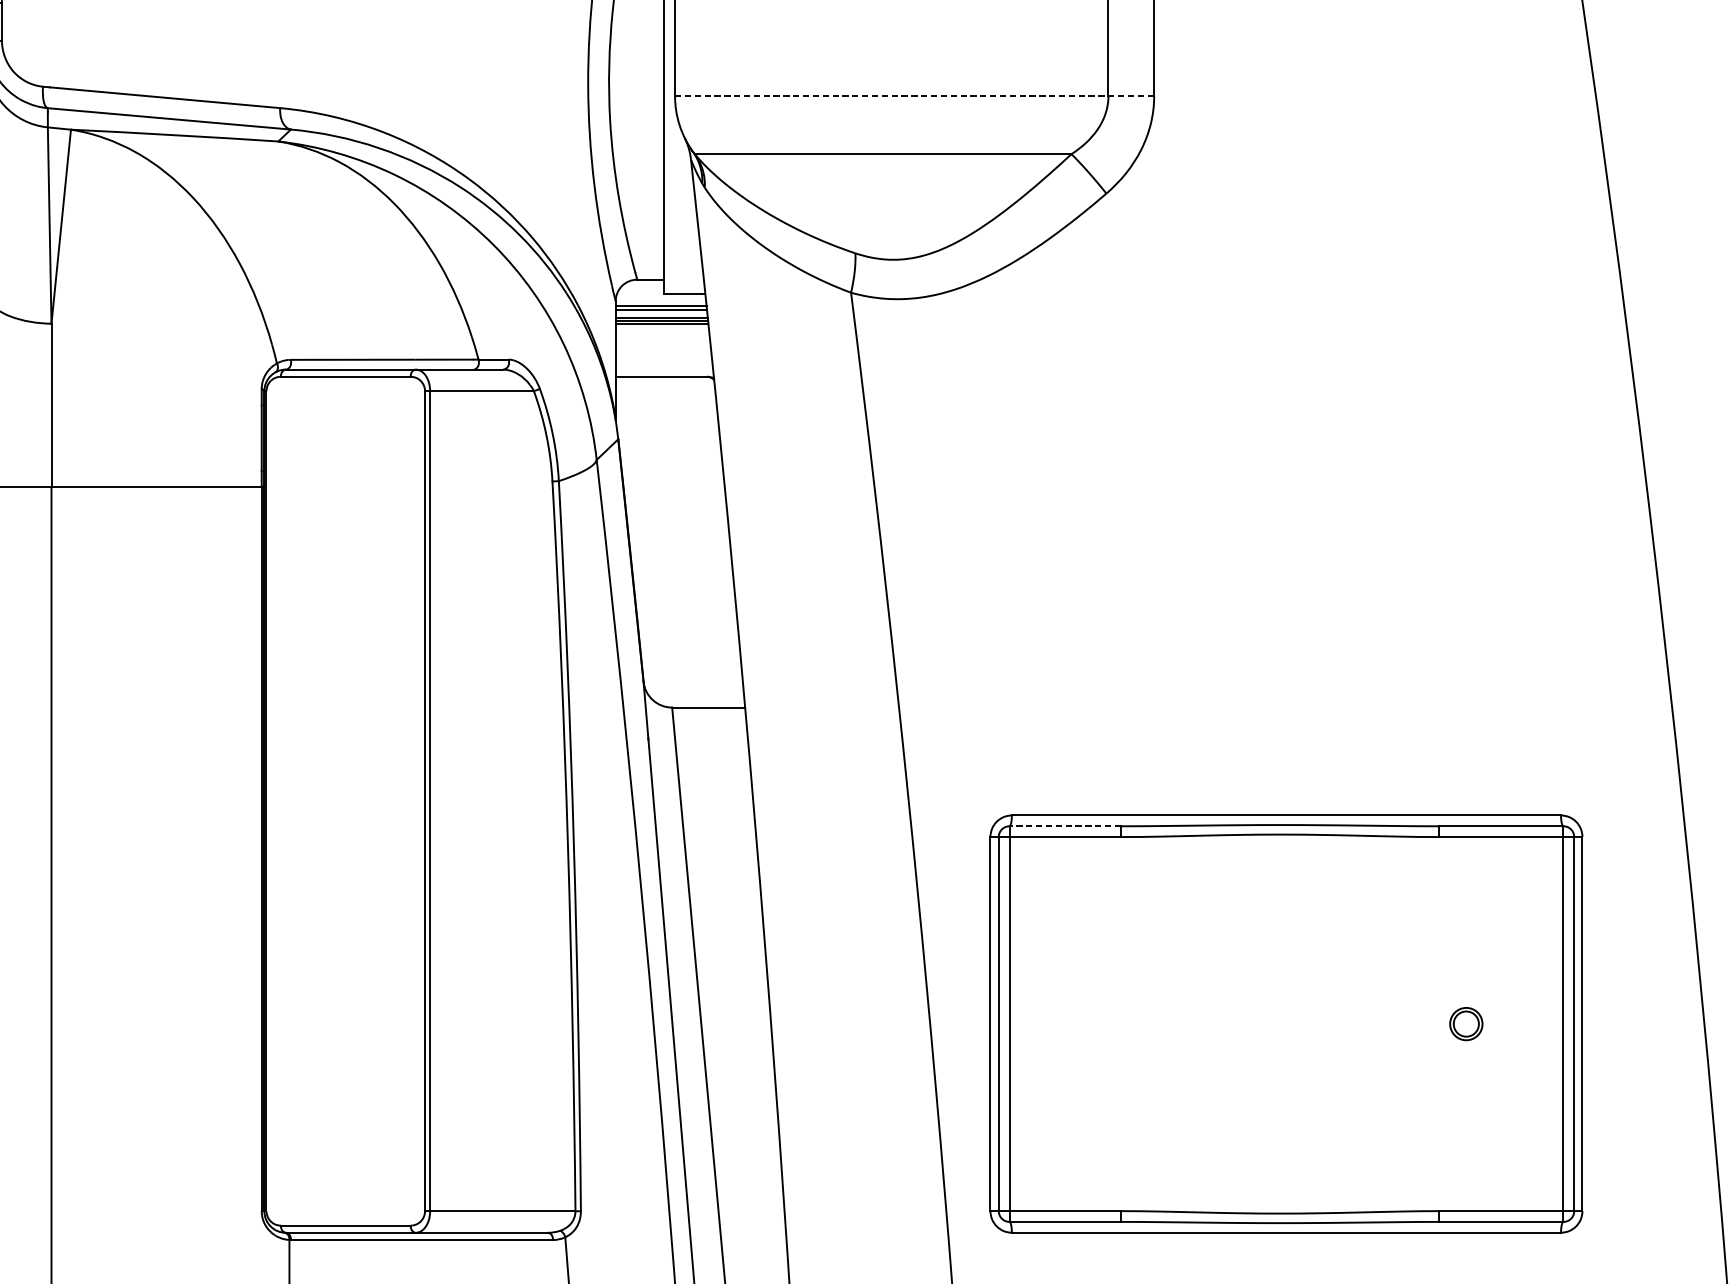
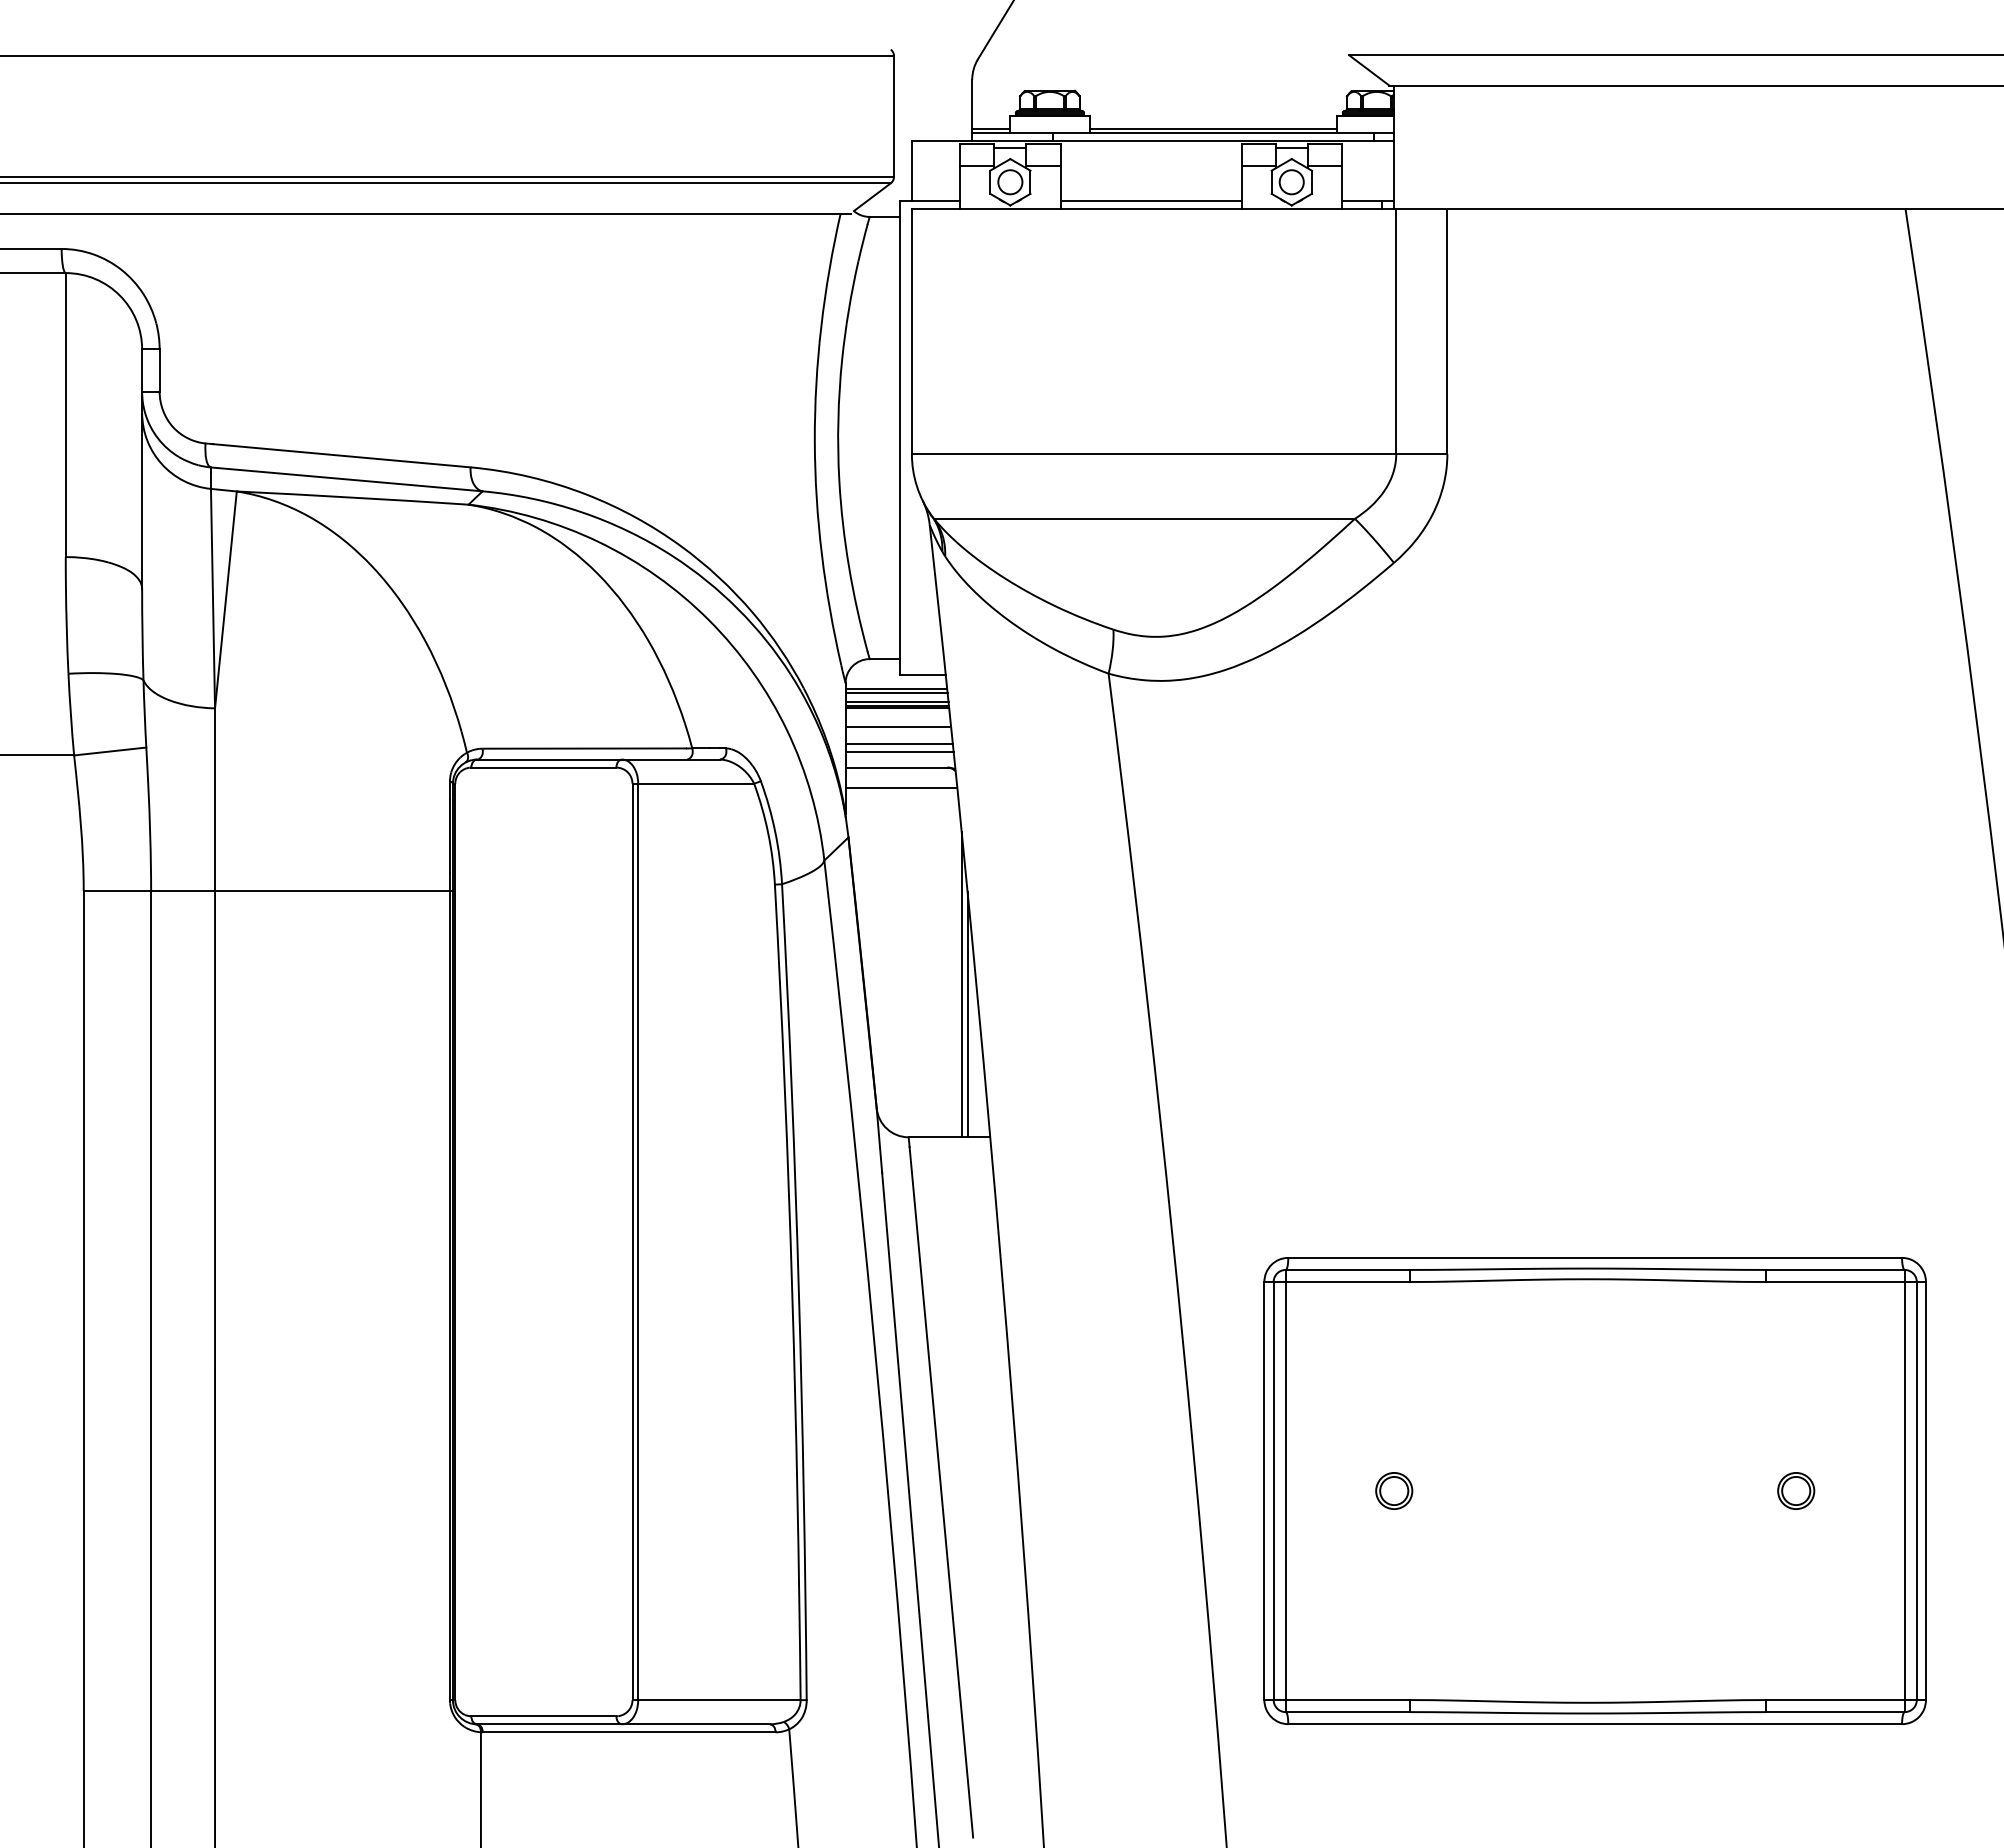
line: (914, 95) -> (1179, 453), dashed -> solid
line: (663, 340) -> (898, 727), added
line: (663, 355) -> (898, 743), added
line: (663, 362) -> (899, 751), added
line: (665, 394) -> (901, 787), added
line: (719, 570) -> (961, 984), added
line: (724, 597) -> (967, 1014), added
line: (1064, 825) -> (1347, 1269), dashed -> solid
part: (1106, 1023) -> (1394, 1490), added

